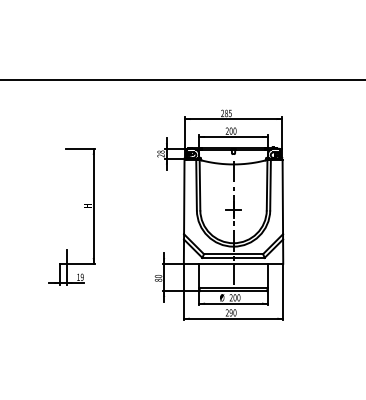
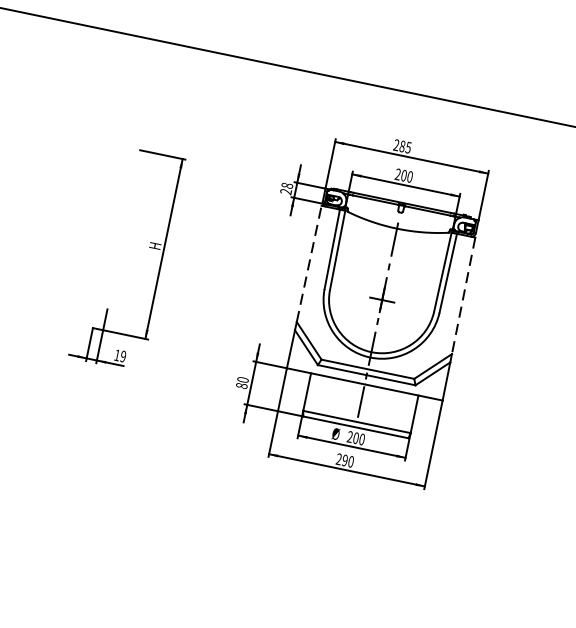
line: (184, 196) -> (309, 262), solid -> dashed
line: (282, 197) -> (463, 296), solid -> dashed

